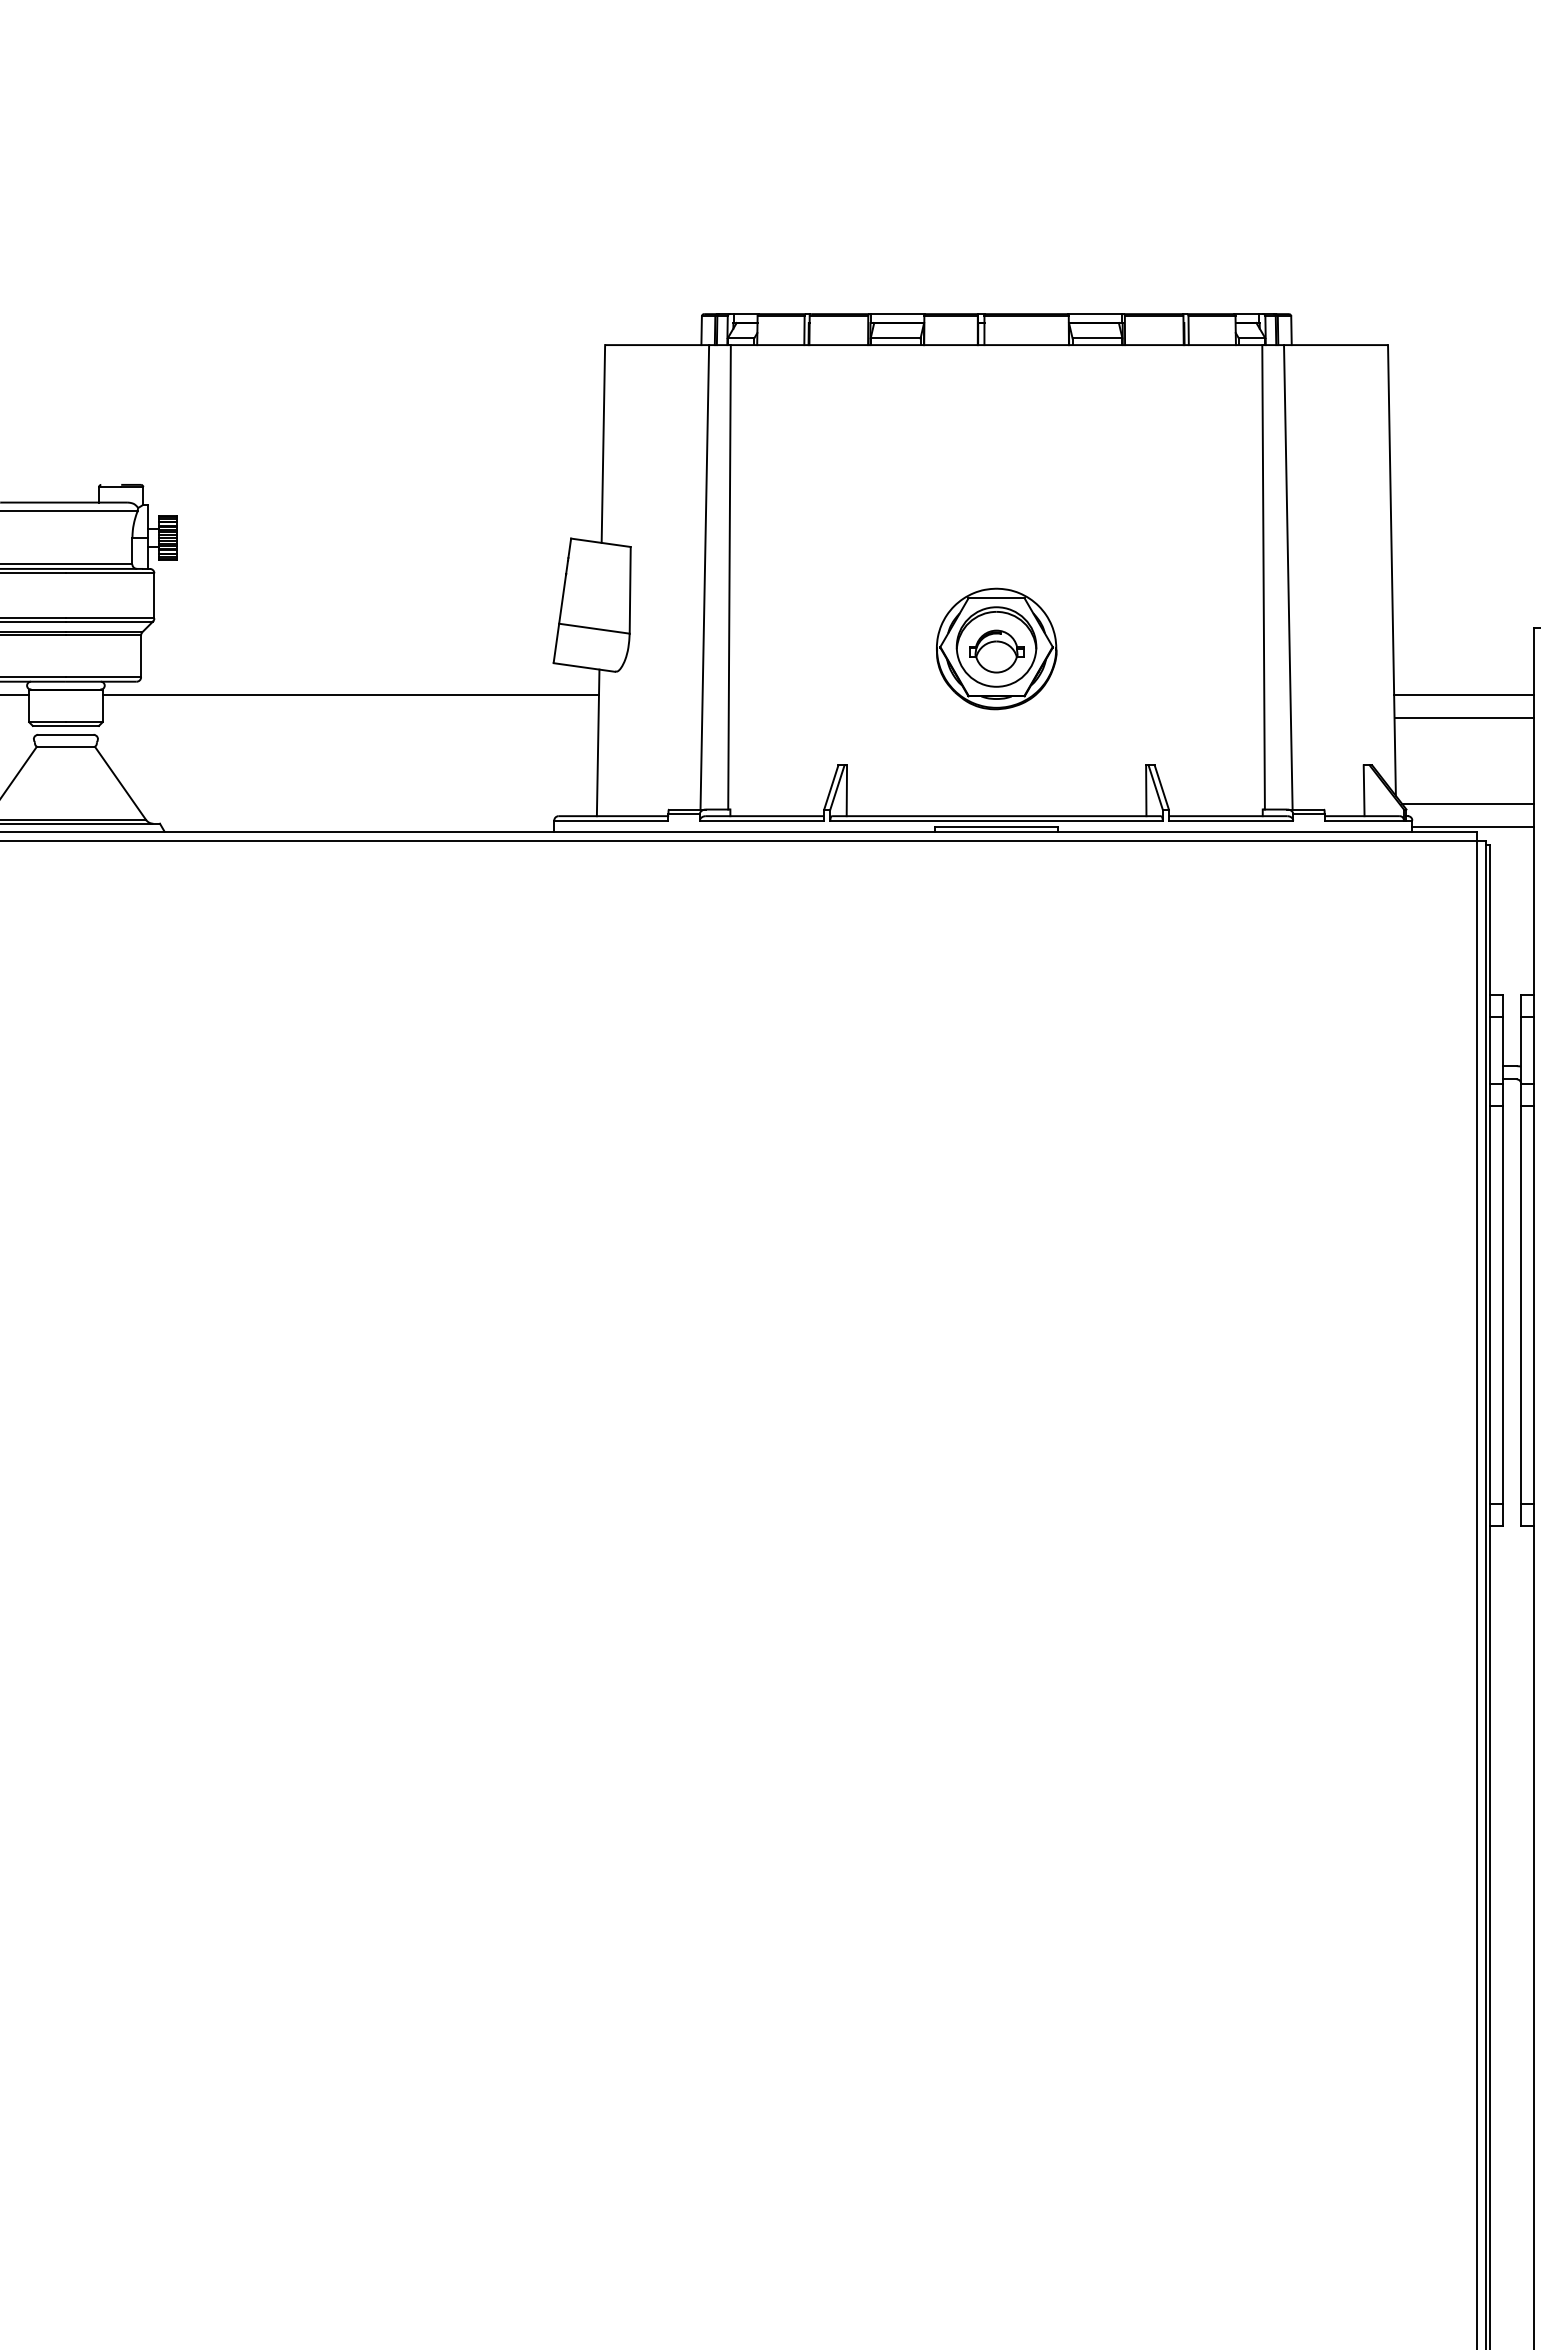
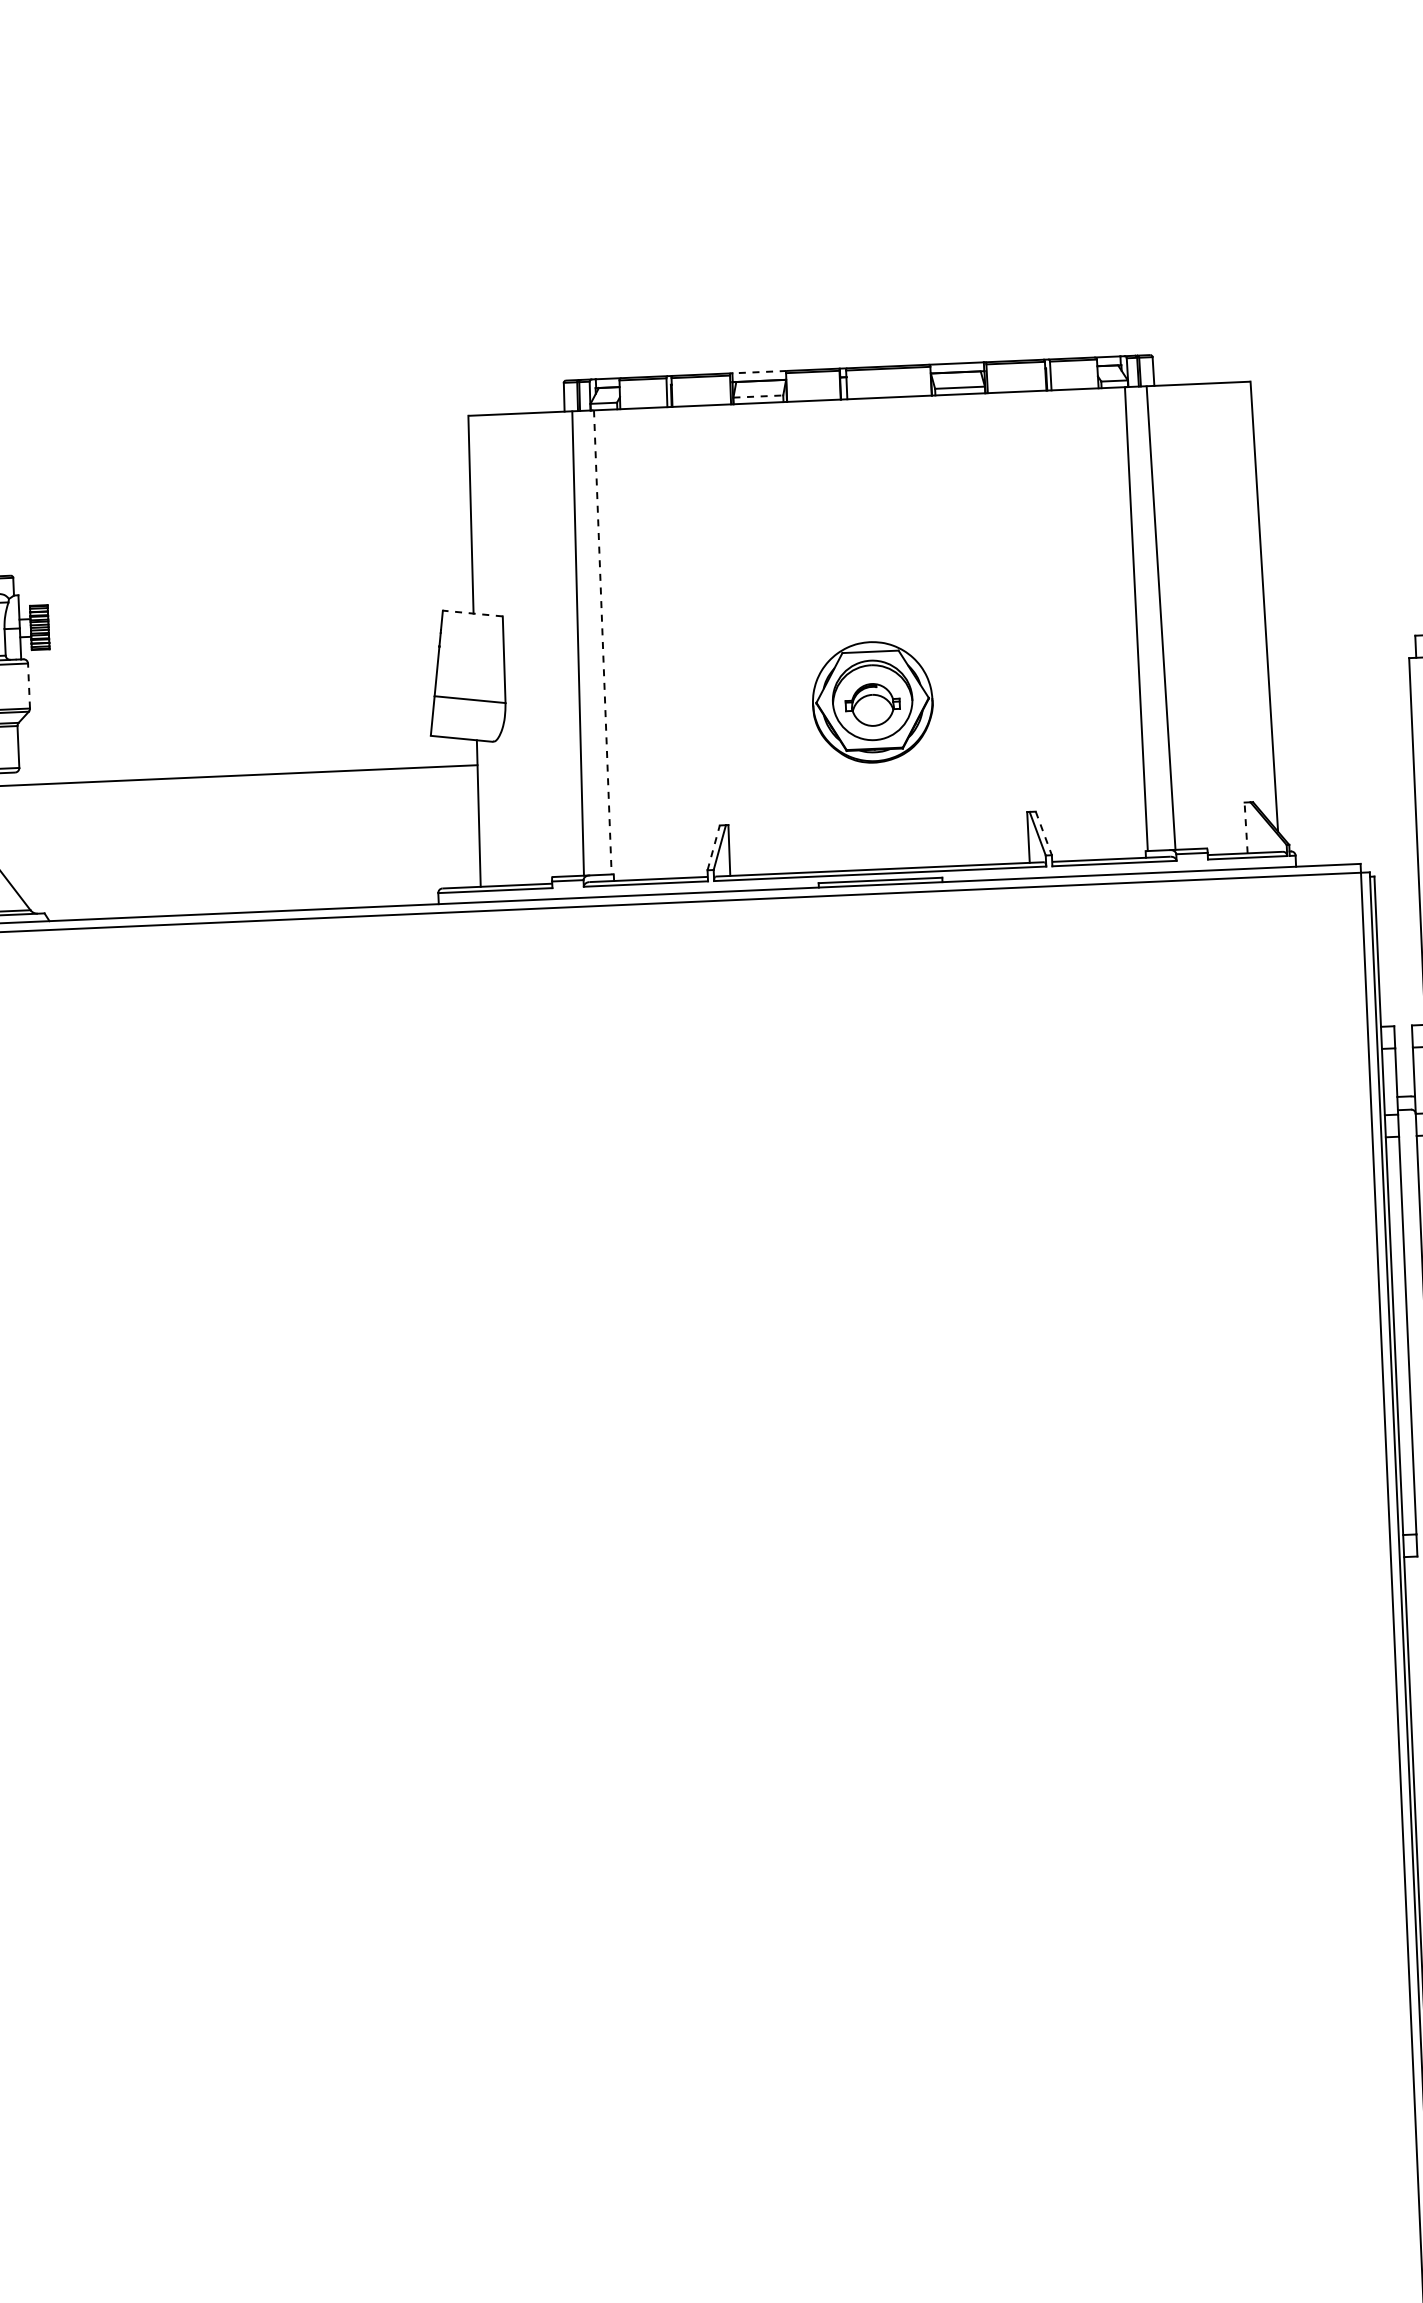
line: (897, 314) -> (759, 372), solid -> dashed
line: (895, 338) -> (758, 396), solid -> dashed
line: (600, 542) -> (472, 613), solid -> dashed
line: (729, 577) -> (602, 642), solid -> dashed
line: (154, 595) -> (29, 685), solid -> dashed
line: (1464, 694) -> (1342, 727), removed
line: (1464, 717) -> (1343, 750), removed
line: (831, 786) -> (713, 846), solid -> dashed
line: (1161, 787) -> (1043, 833), solid -> dashed
line: (1364, 790) -> (1246, 827), solid -> dashed
line: (1468, 804) -> (1350, 837), removed
line: (1473, 827) -> (1356, 859), removed

